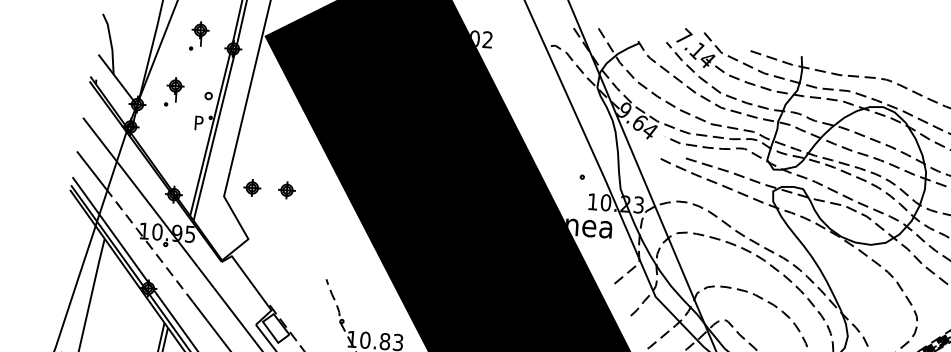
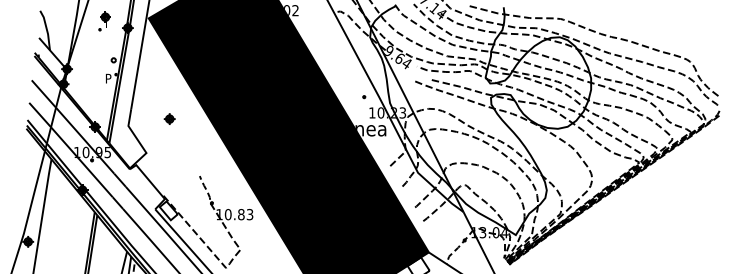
part: (173, 92) -> (90, 59), removed
part: (252, 187) -> (146, 118), removed
line: (149, 245) -> (81, 161), dashed -> solid

